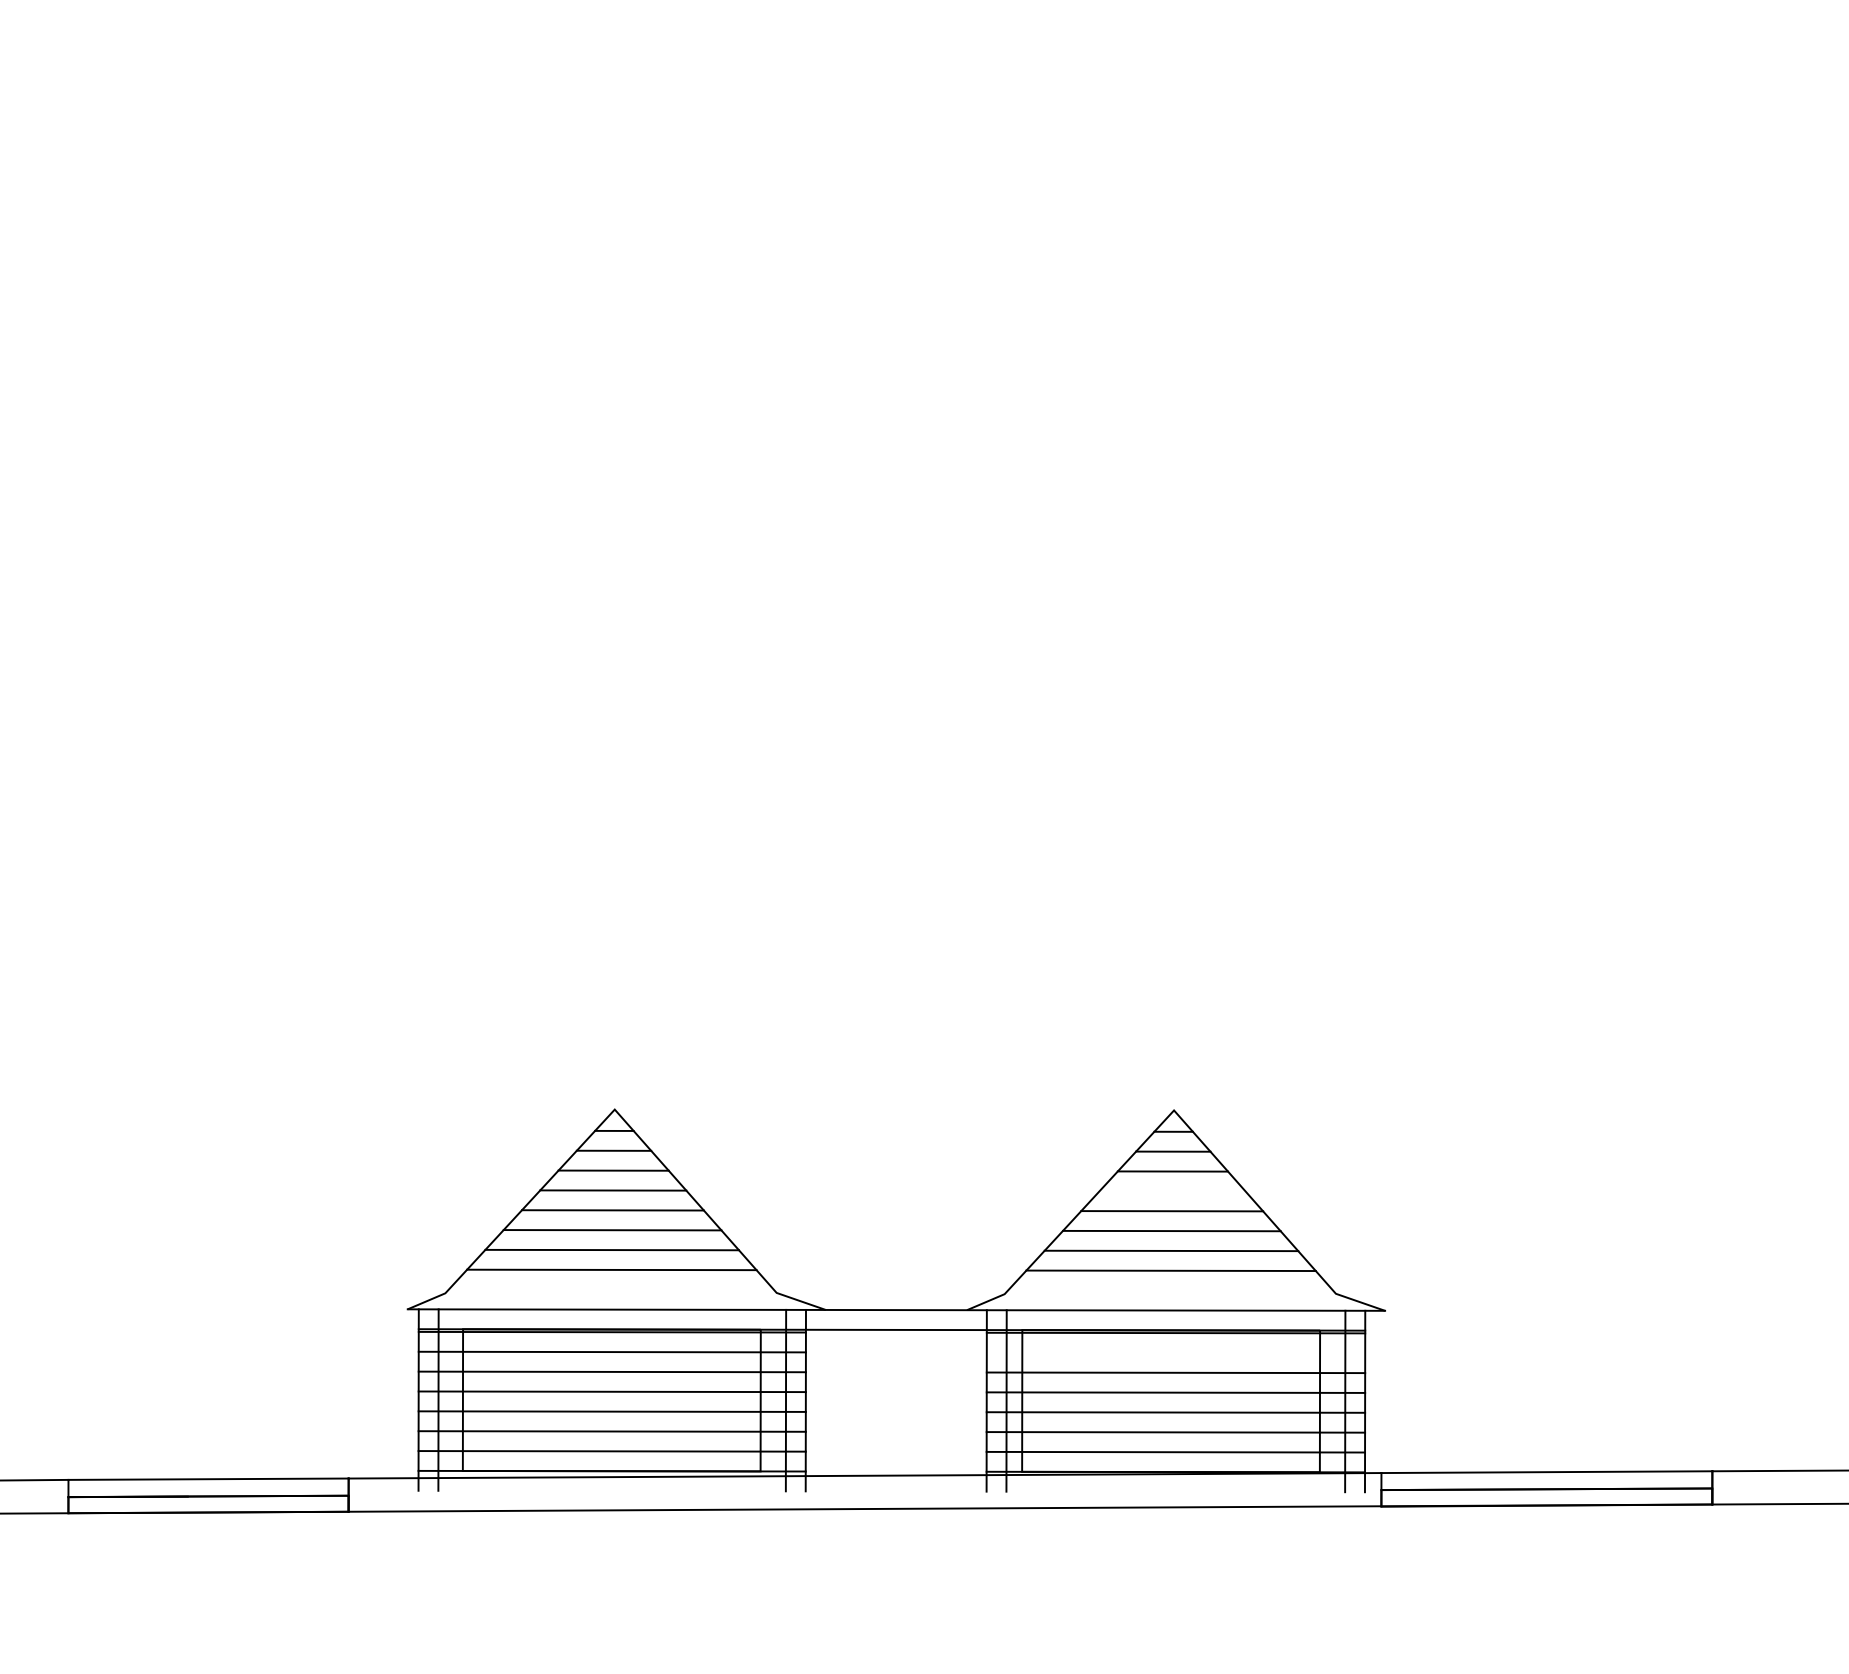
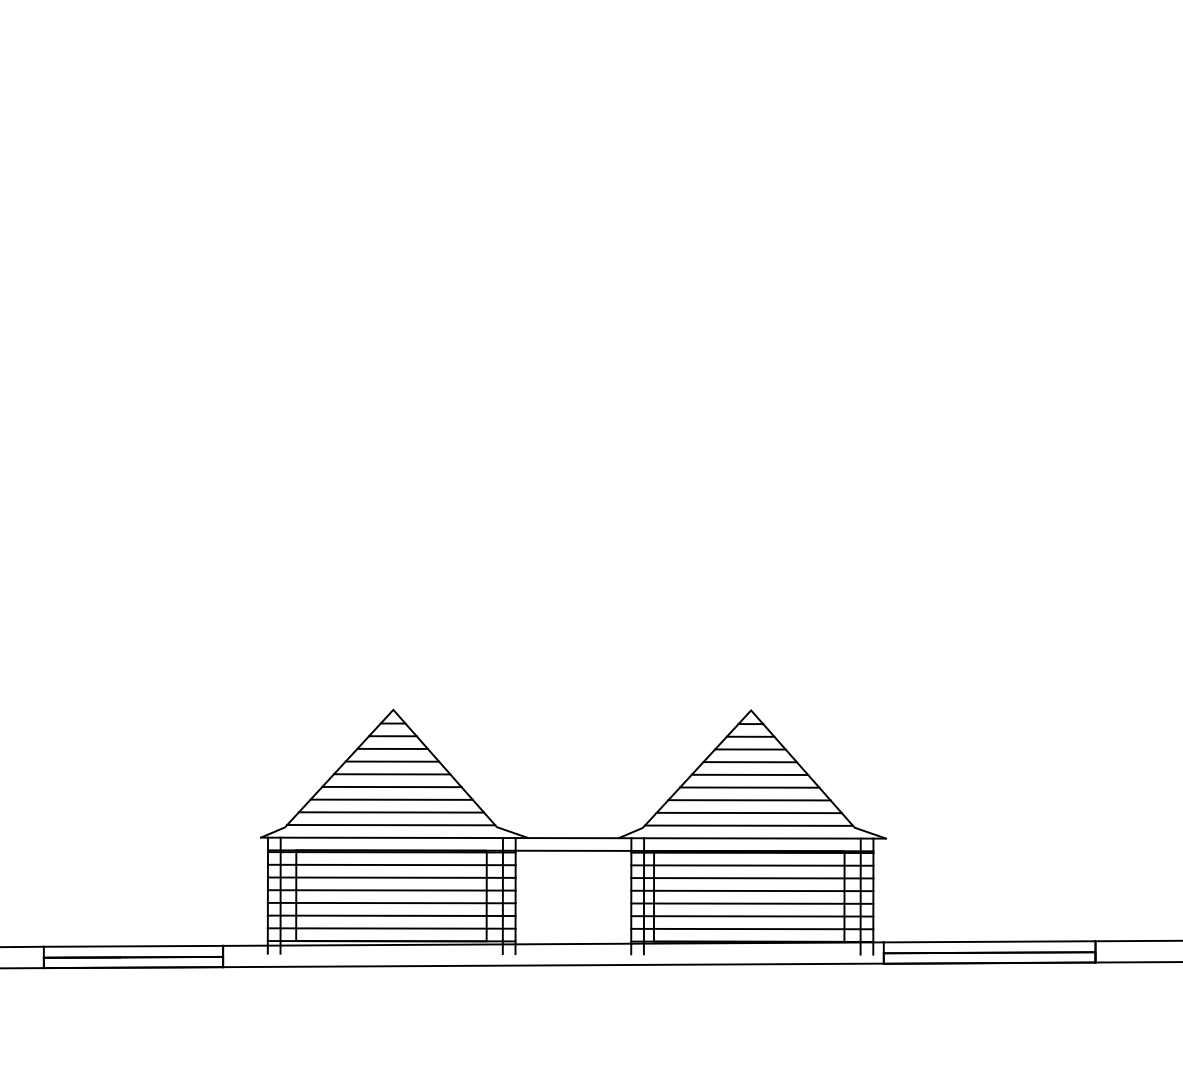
line: (1171, 1191) -> (749, 762), added
line: (611, 1288) -> (391, 824), added
line: (1171, 1290) -> (749, 825), added
line: (1176, 1352) -> (752, 865), added

